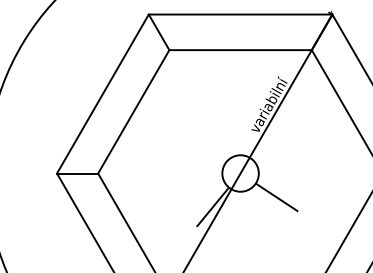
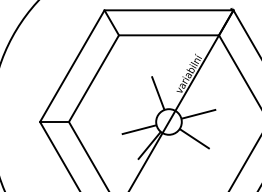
line: (225, 131) -> (158, 92), added
line: (282, 161) -> (198, 113), added
line: (197, 184) -> (138, 129), added

